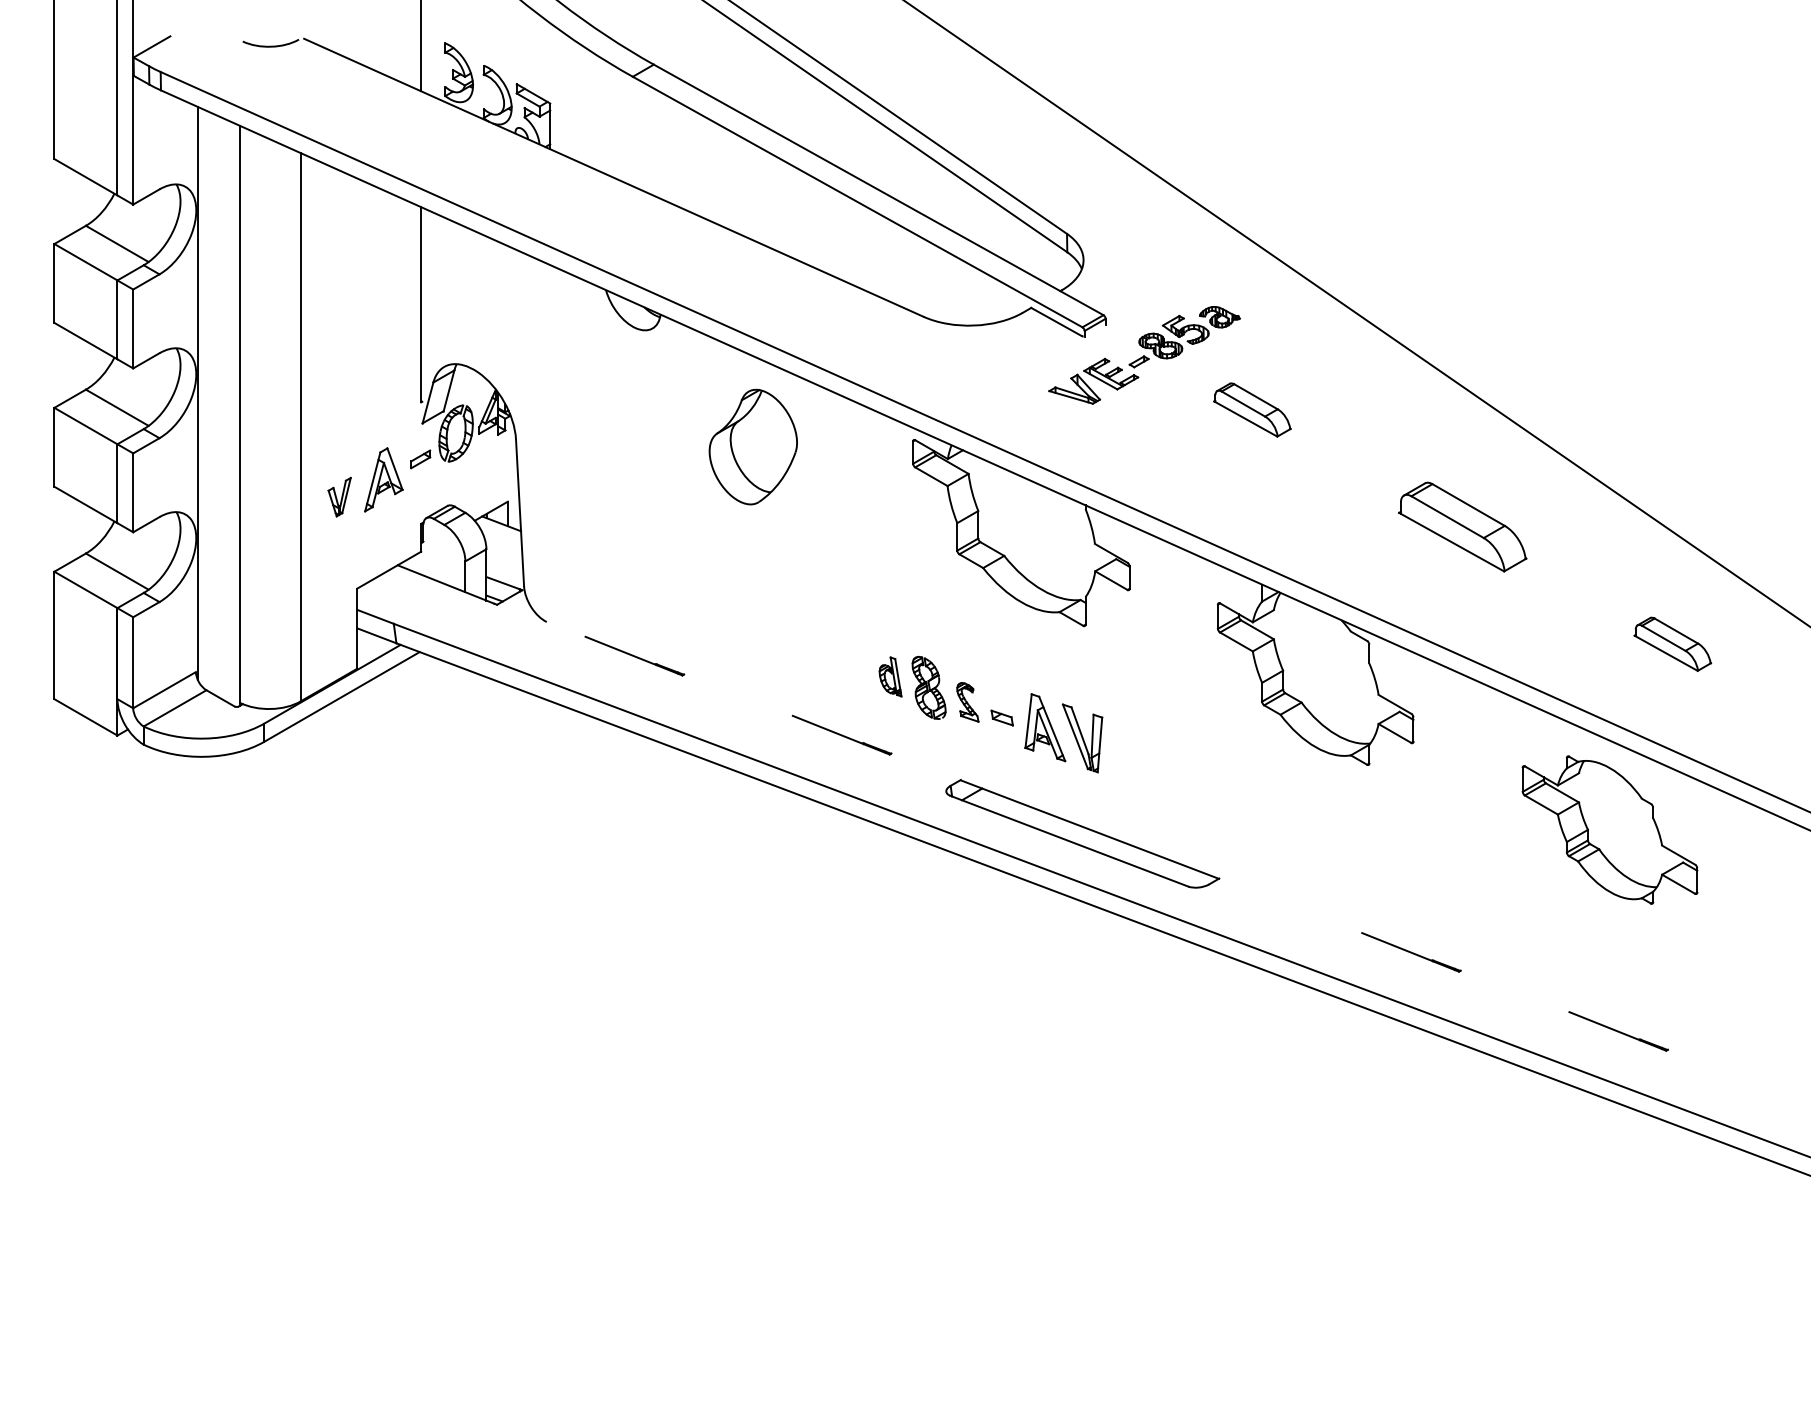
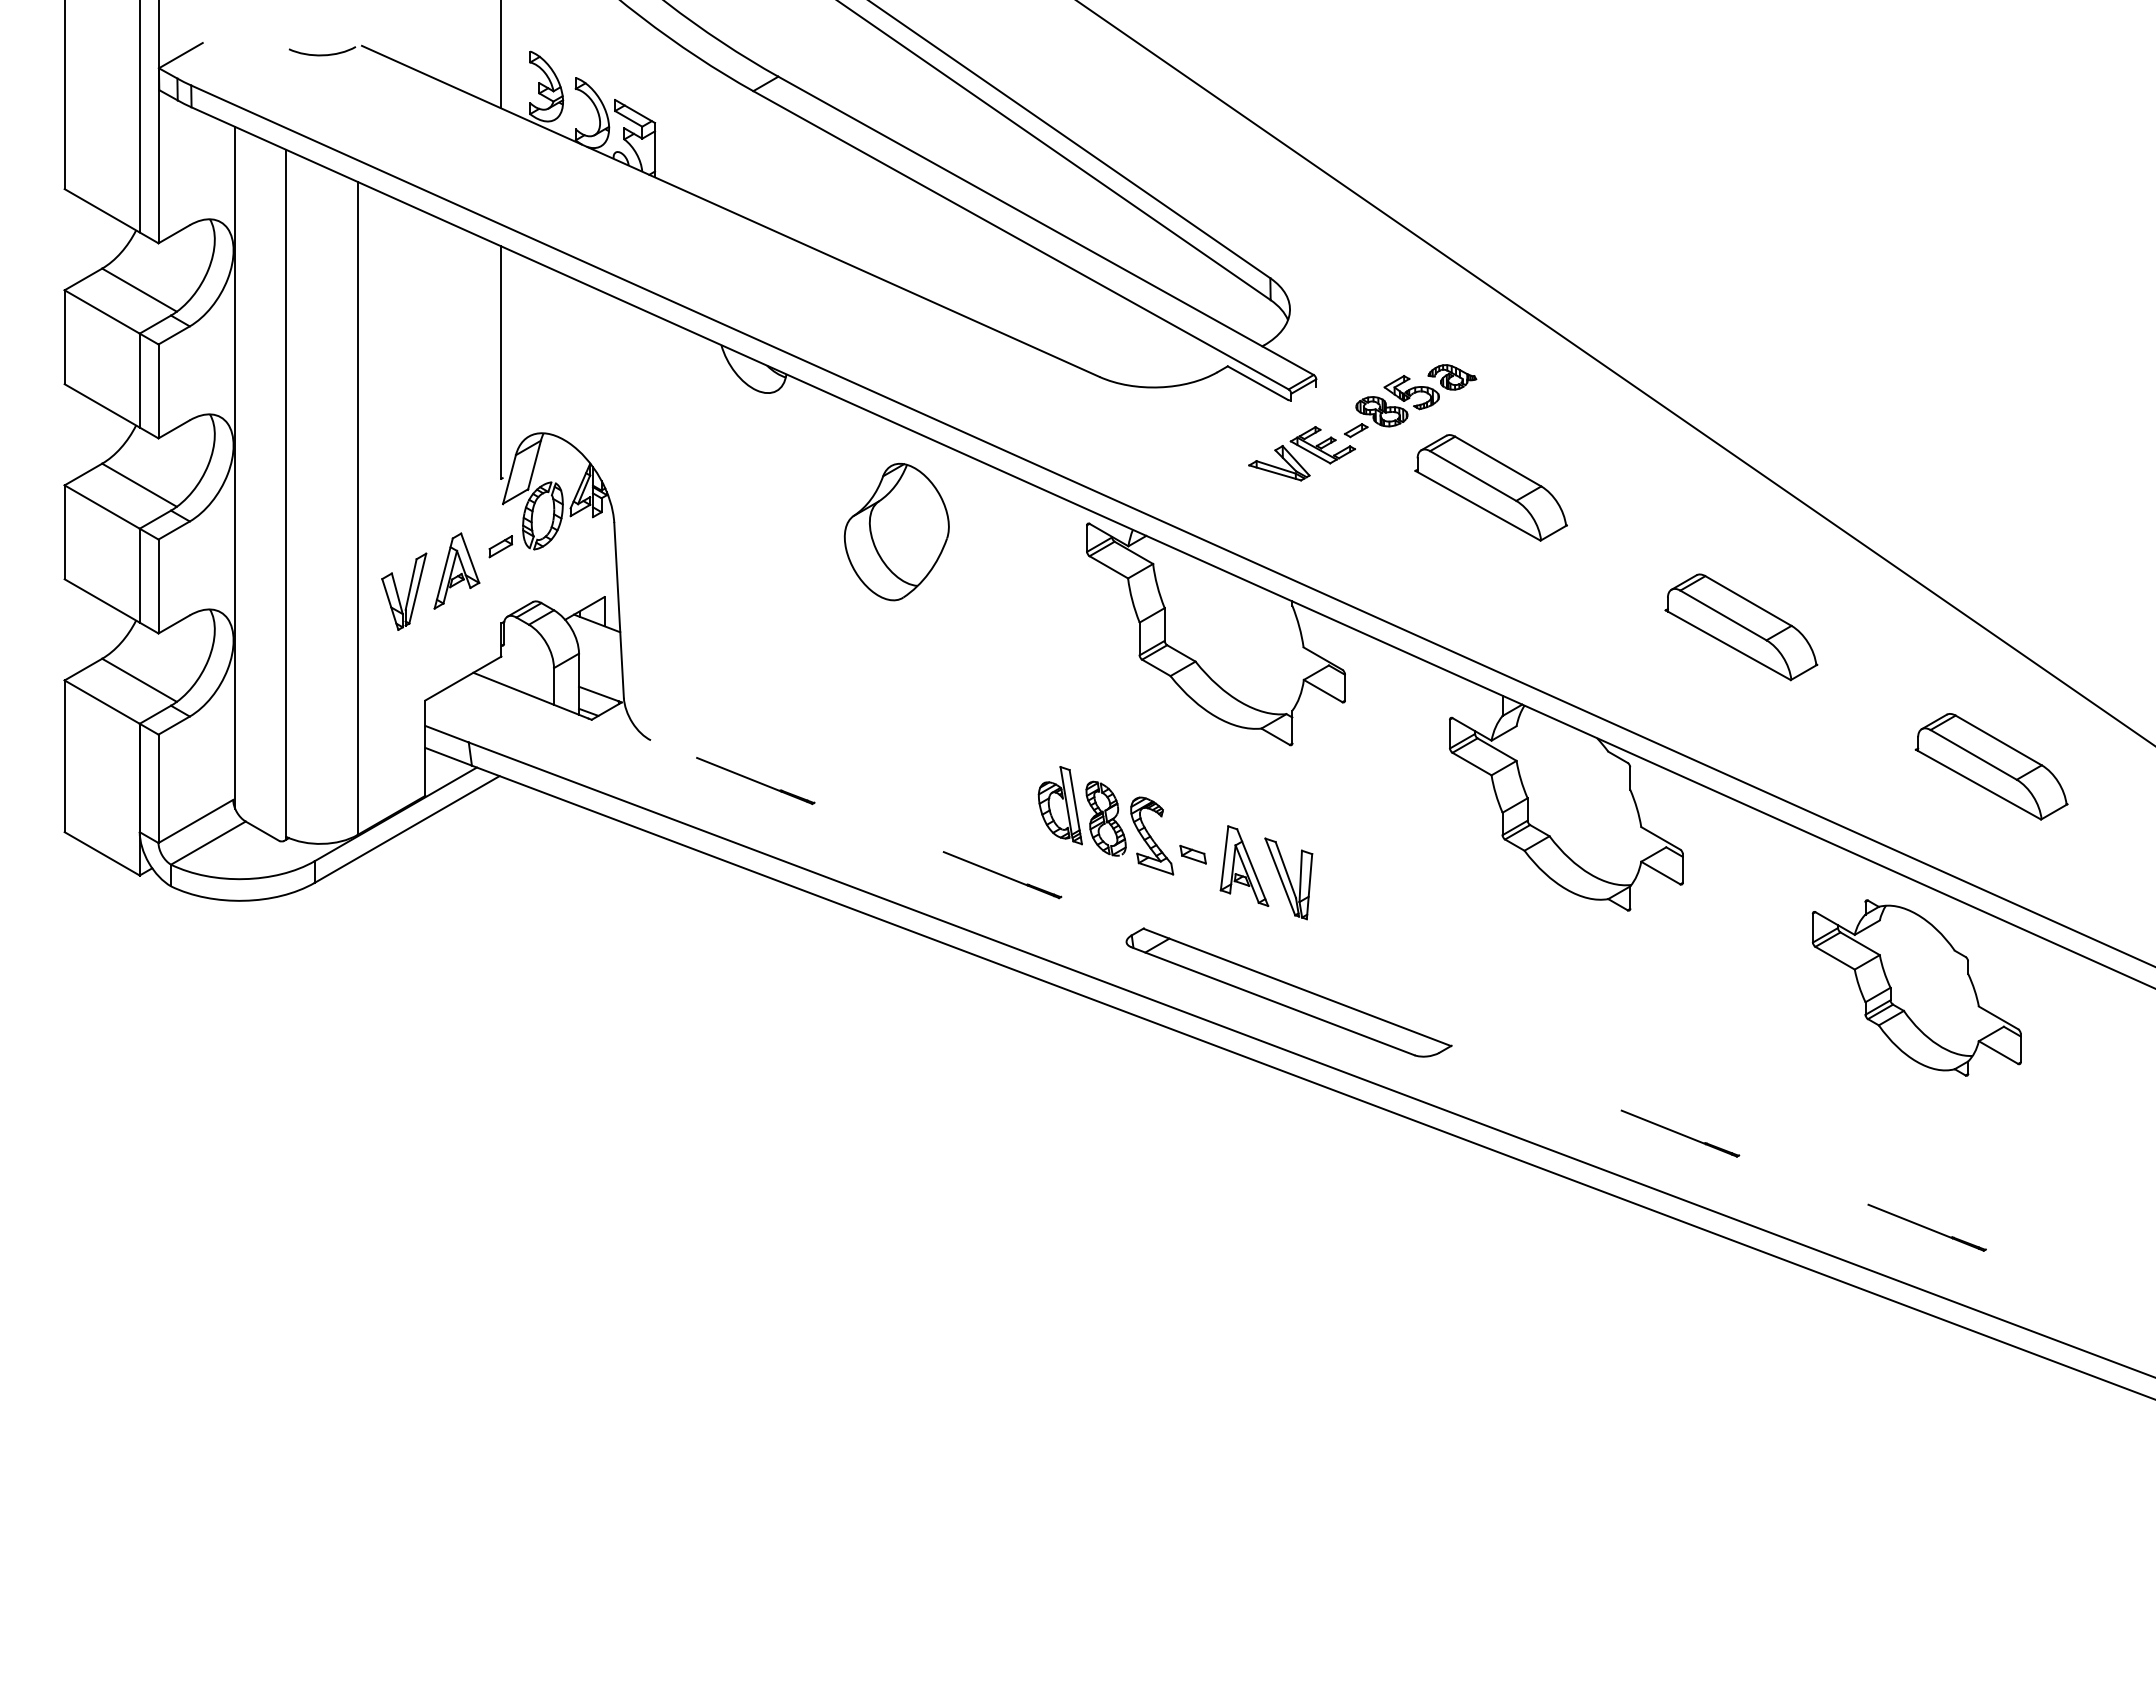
part: (1251, 409) -> (1490, 487), size x1.67
part: (339, 497) -> (404, 591), size x1.67
part: (1672, 644) -> (1991, 766), size x1.67
part: (889, 676) -> (1059, 805), size x1.67
part: (968, 701) -> (1152, 835), size x1.67

